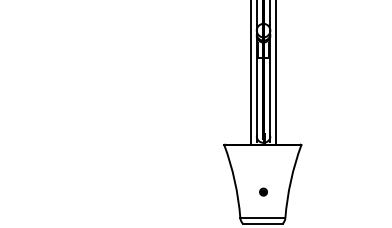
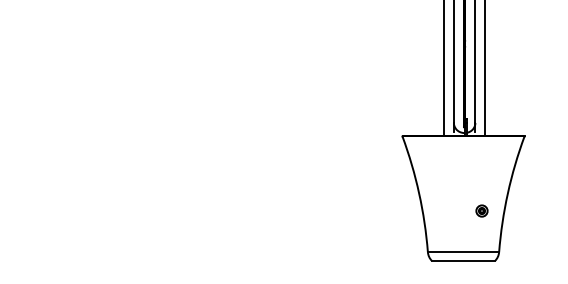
part: (263, 191) -> (481, 210), moved

